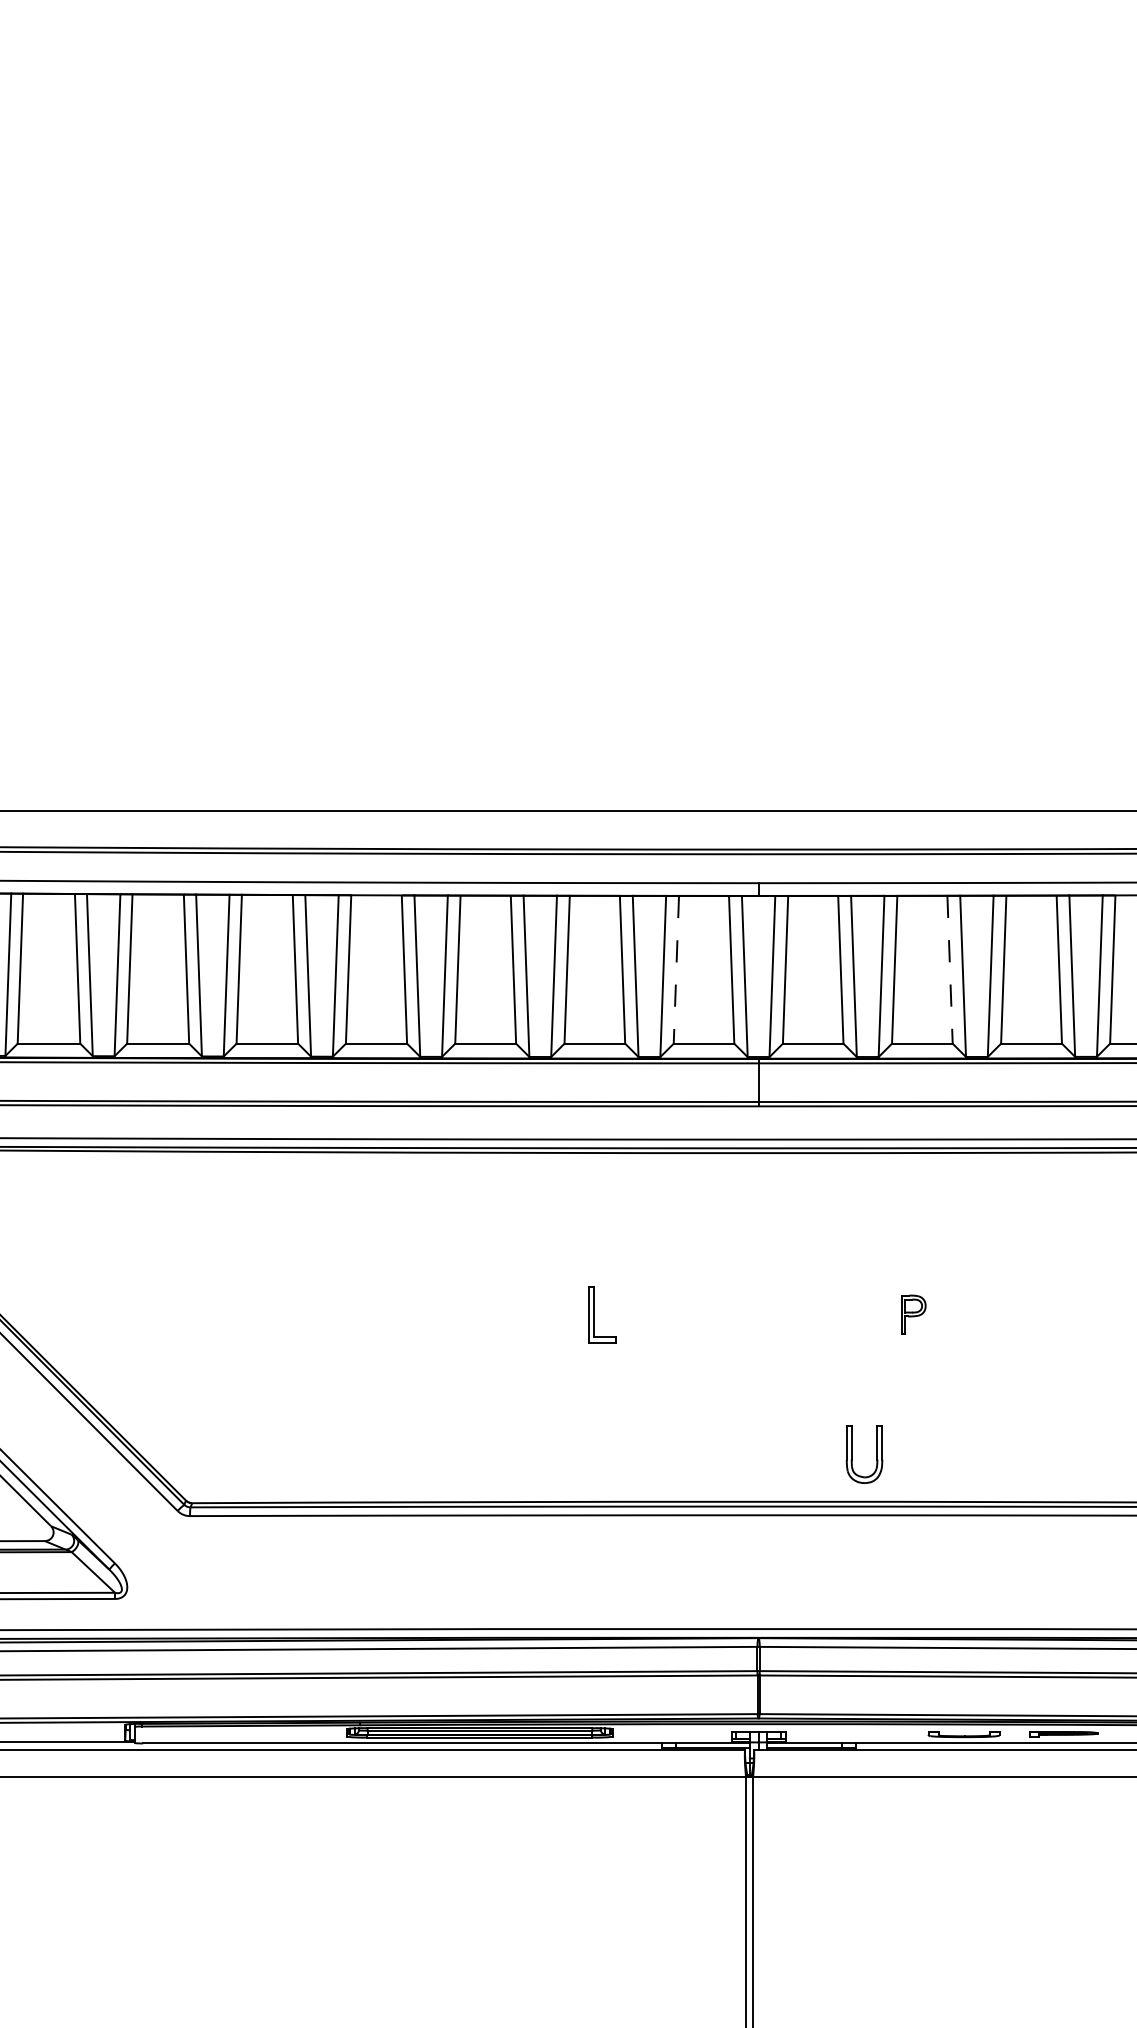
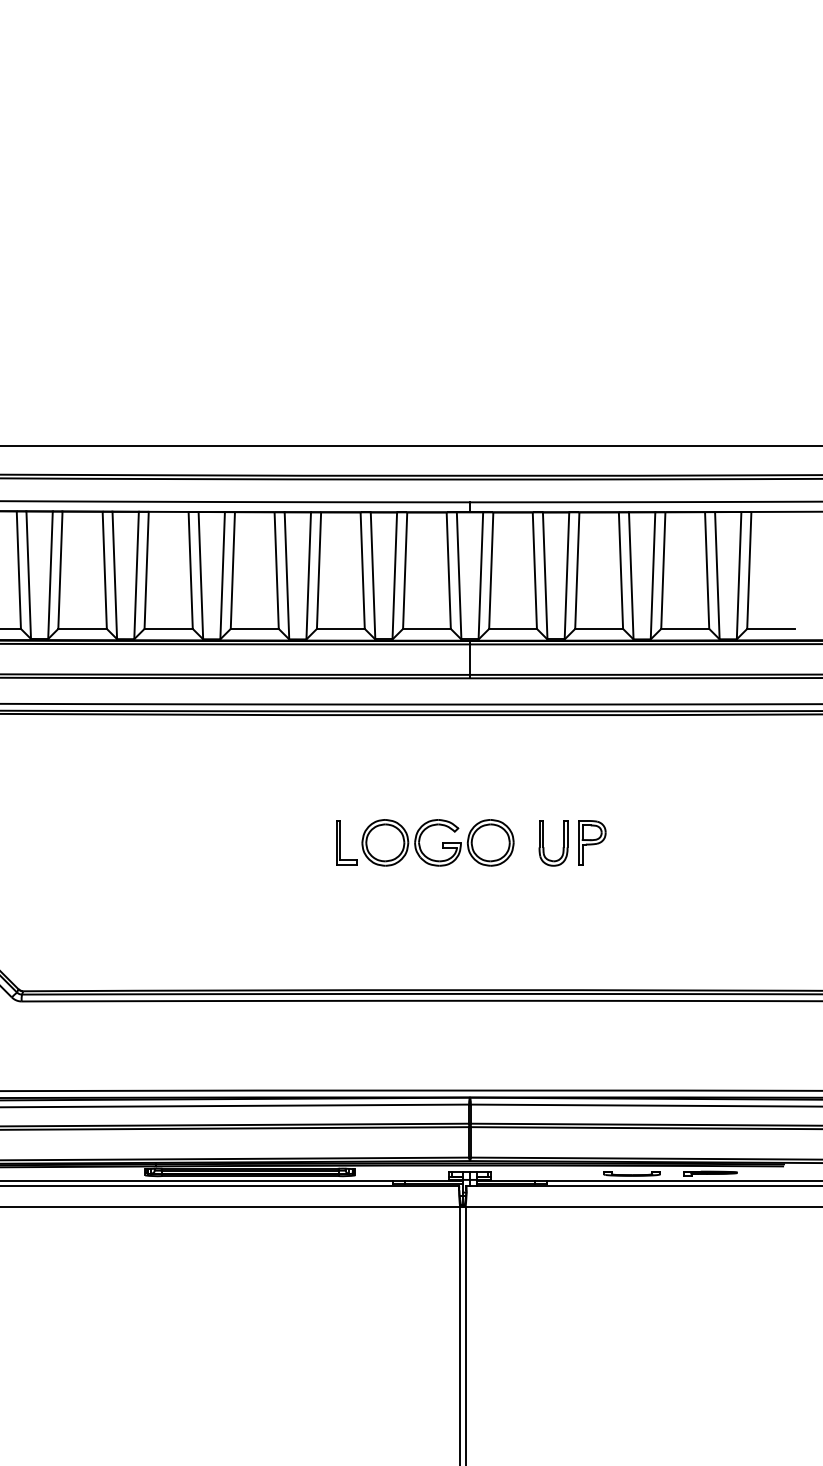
line: (676, 969) -> (405, 570), dashed -> solid
line: (950, 969) -> (621, 570), dashed -> solid
part: (913, 1314) -> (592, 842), size x1.43
part: (723, 1315) -> (442, 843), added
part: (852, 1454) -> (544, 843), moved

